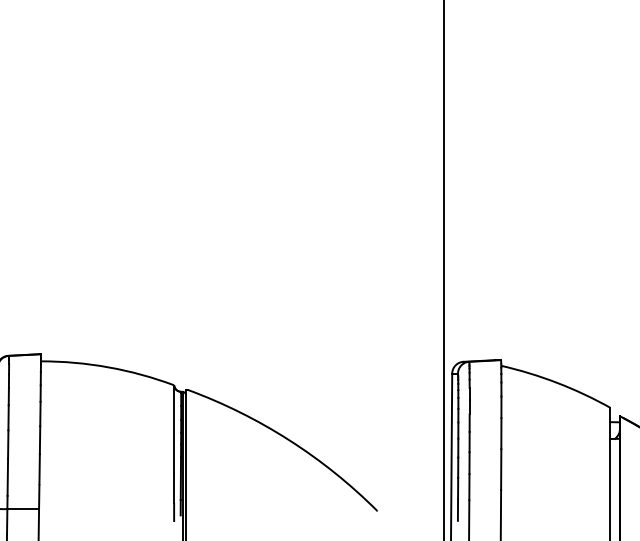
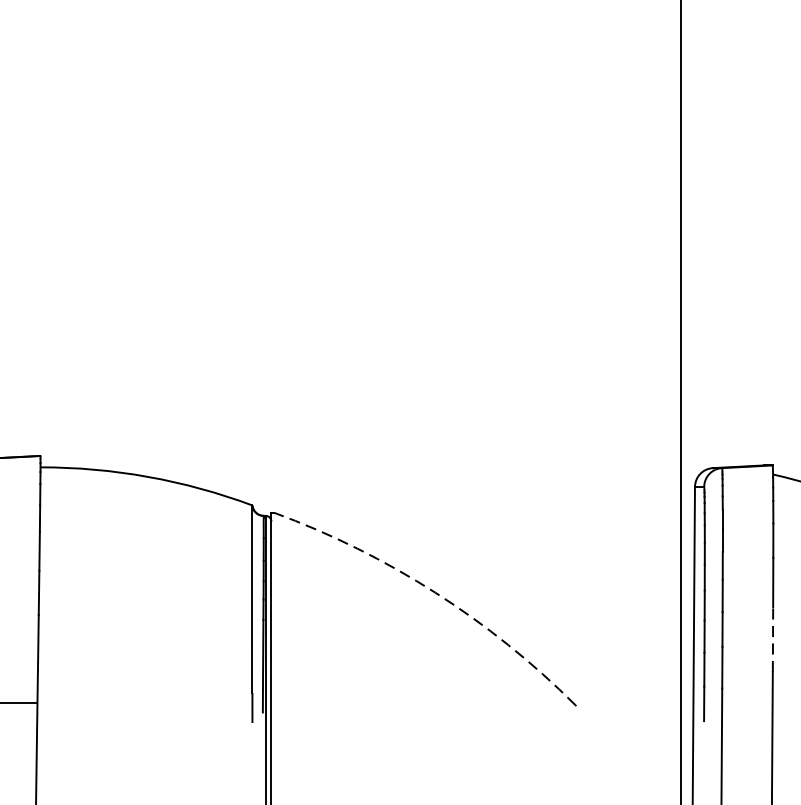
arc: (289, 440) -> (436, 593), solid -> dashed
line: (501, 469) -> (773, 639), solid -> dashed

